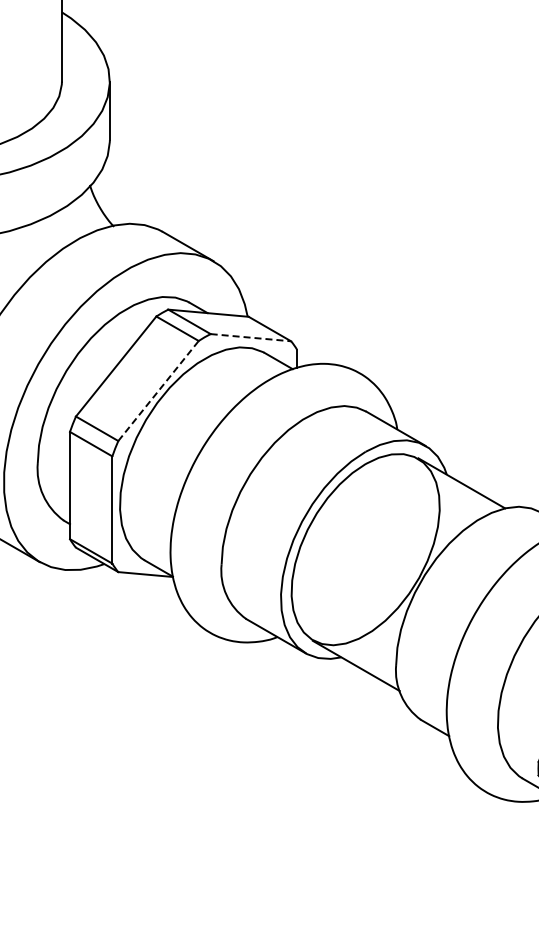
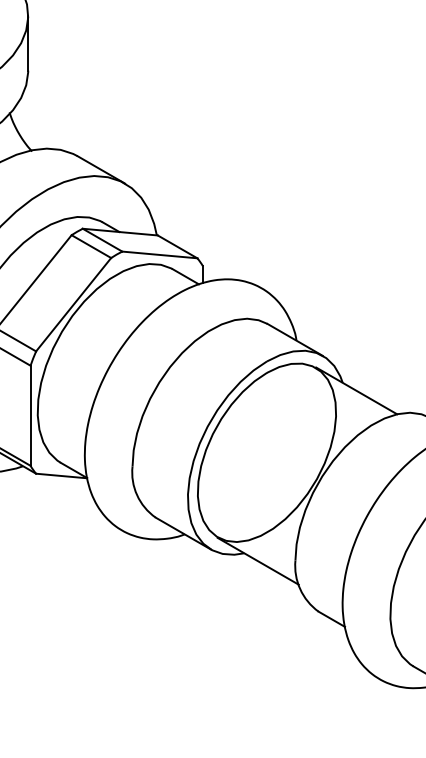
line: (251, 337) -> (160, 254), dashed -> solid
line: (158, 390) -> (73, 304), dashed -> solid

